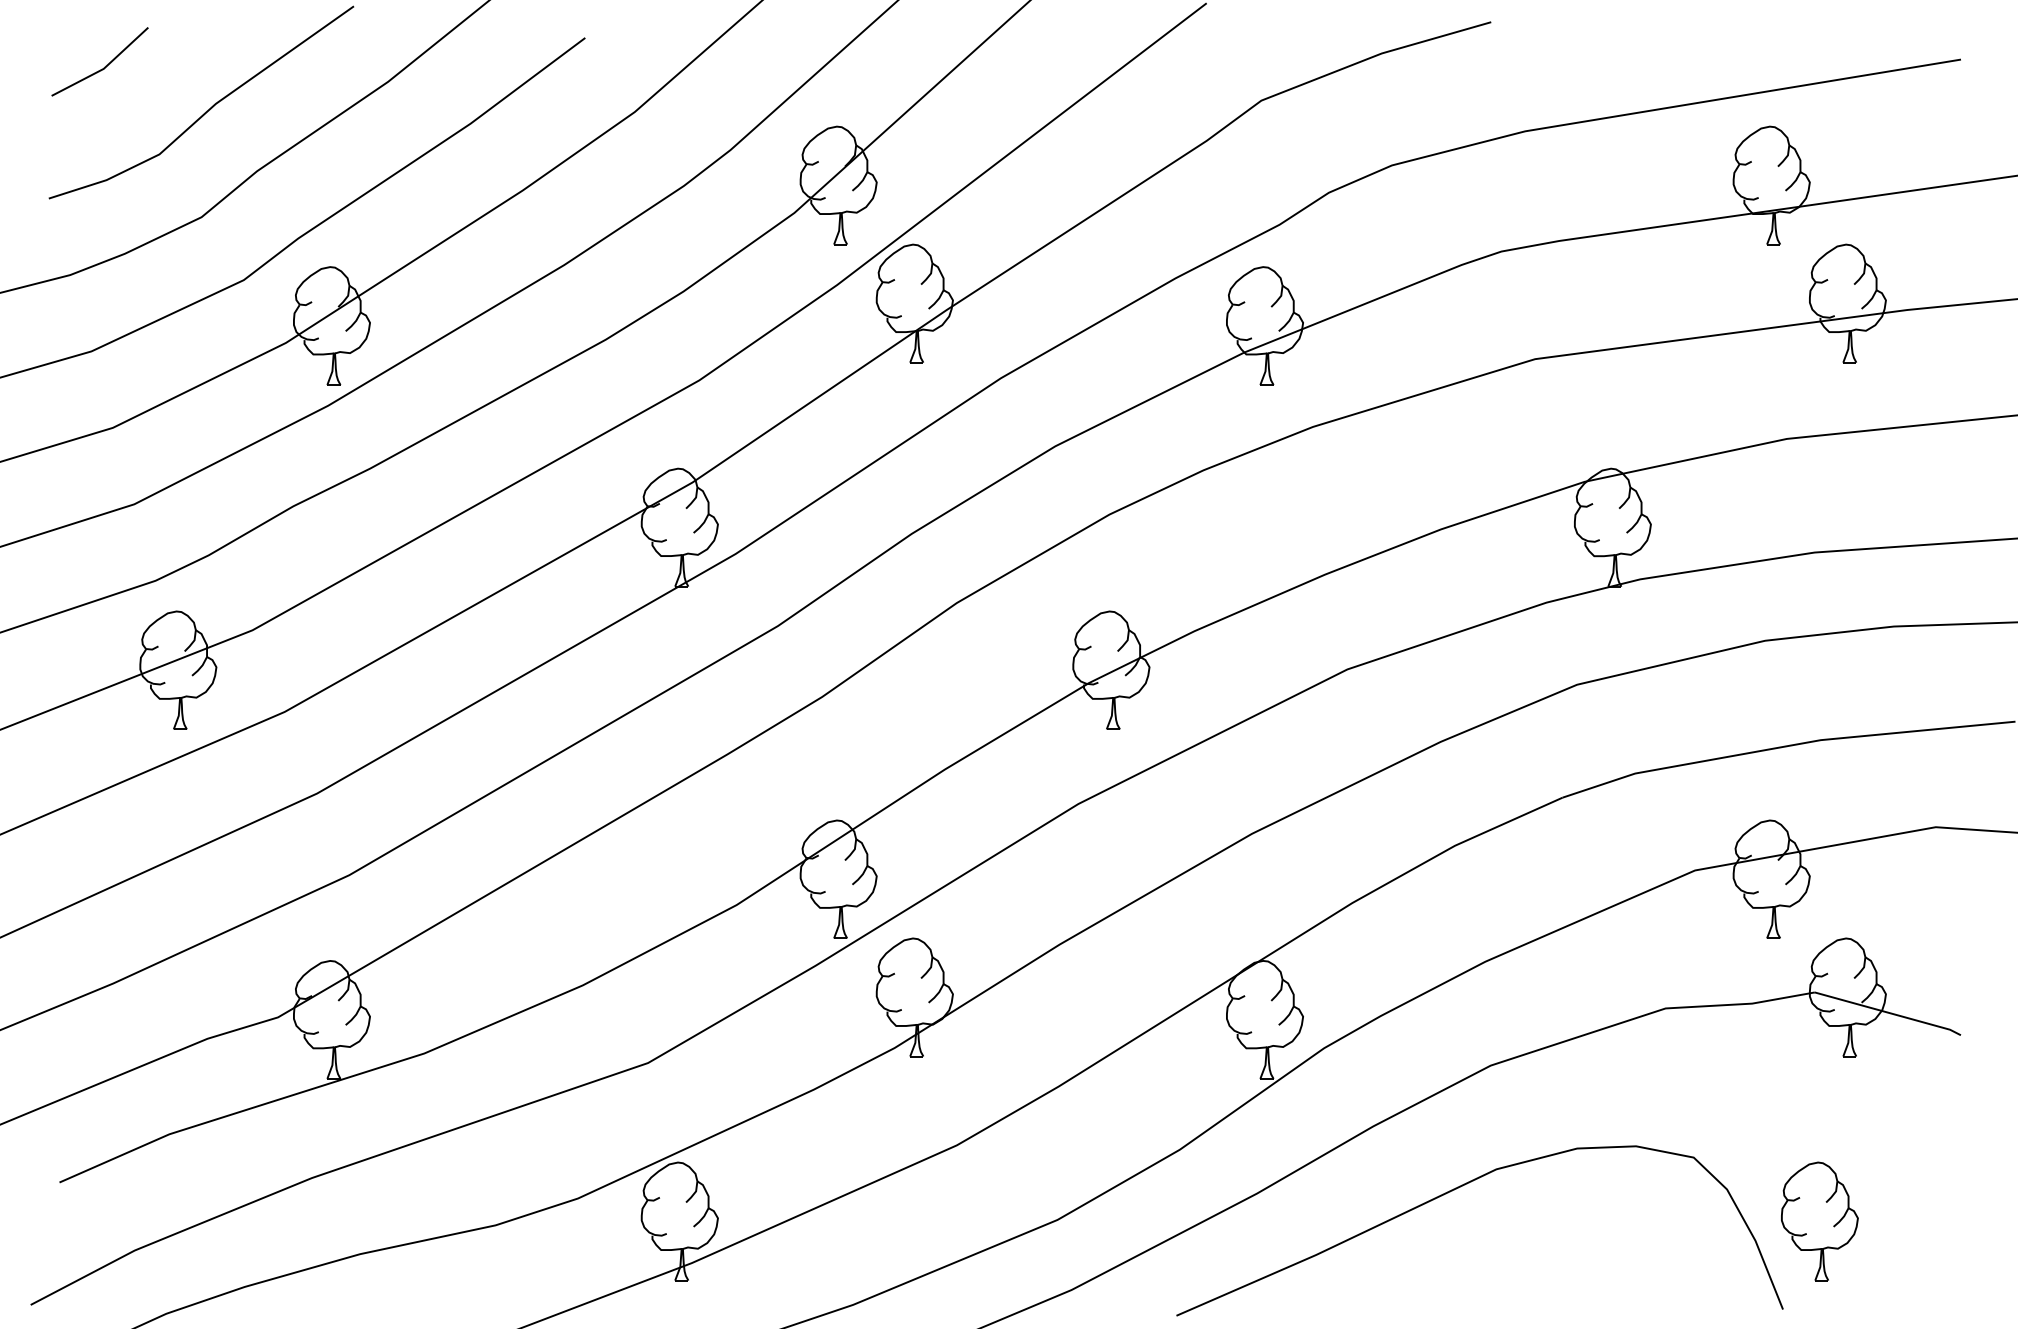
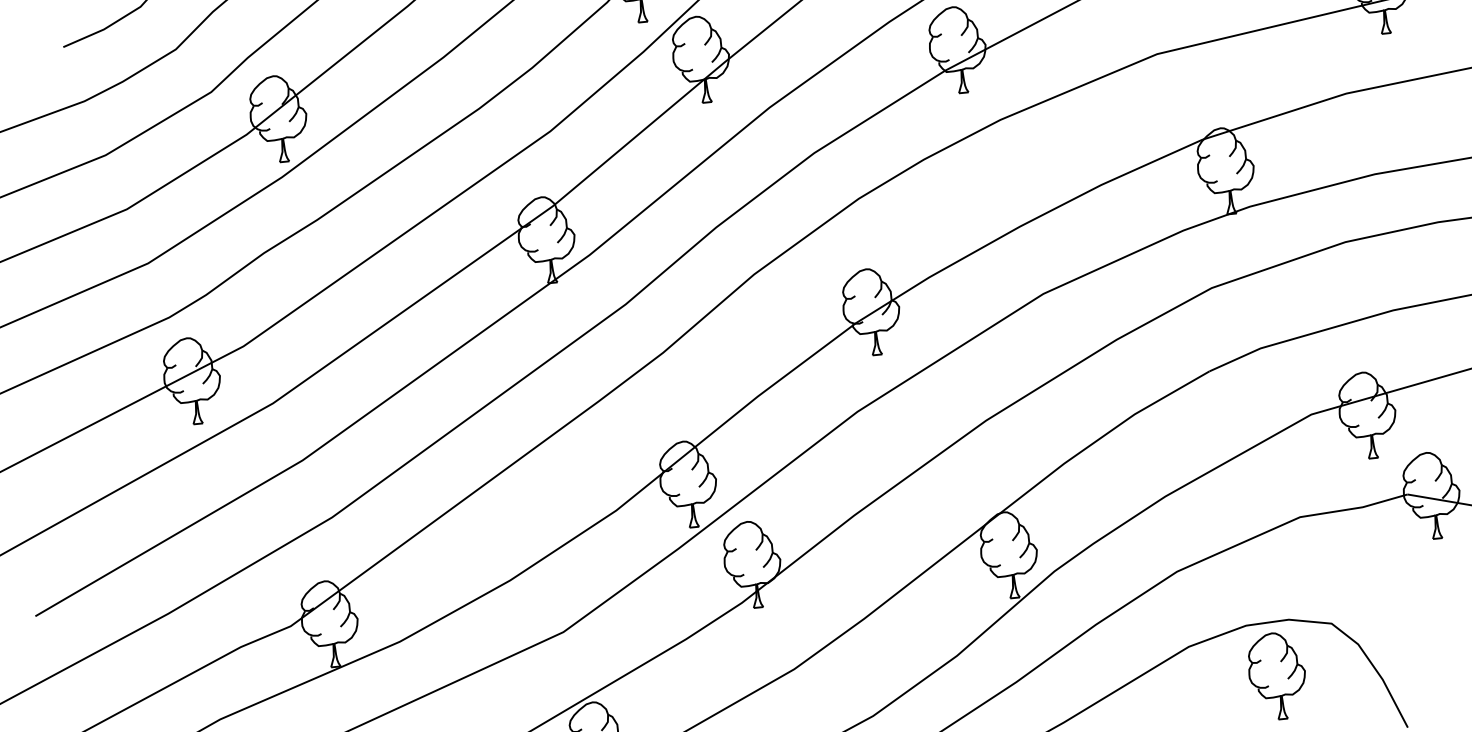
part: (1819, 1221) -> (1277, 676), moved

